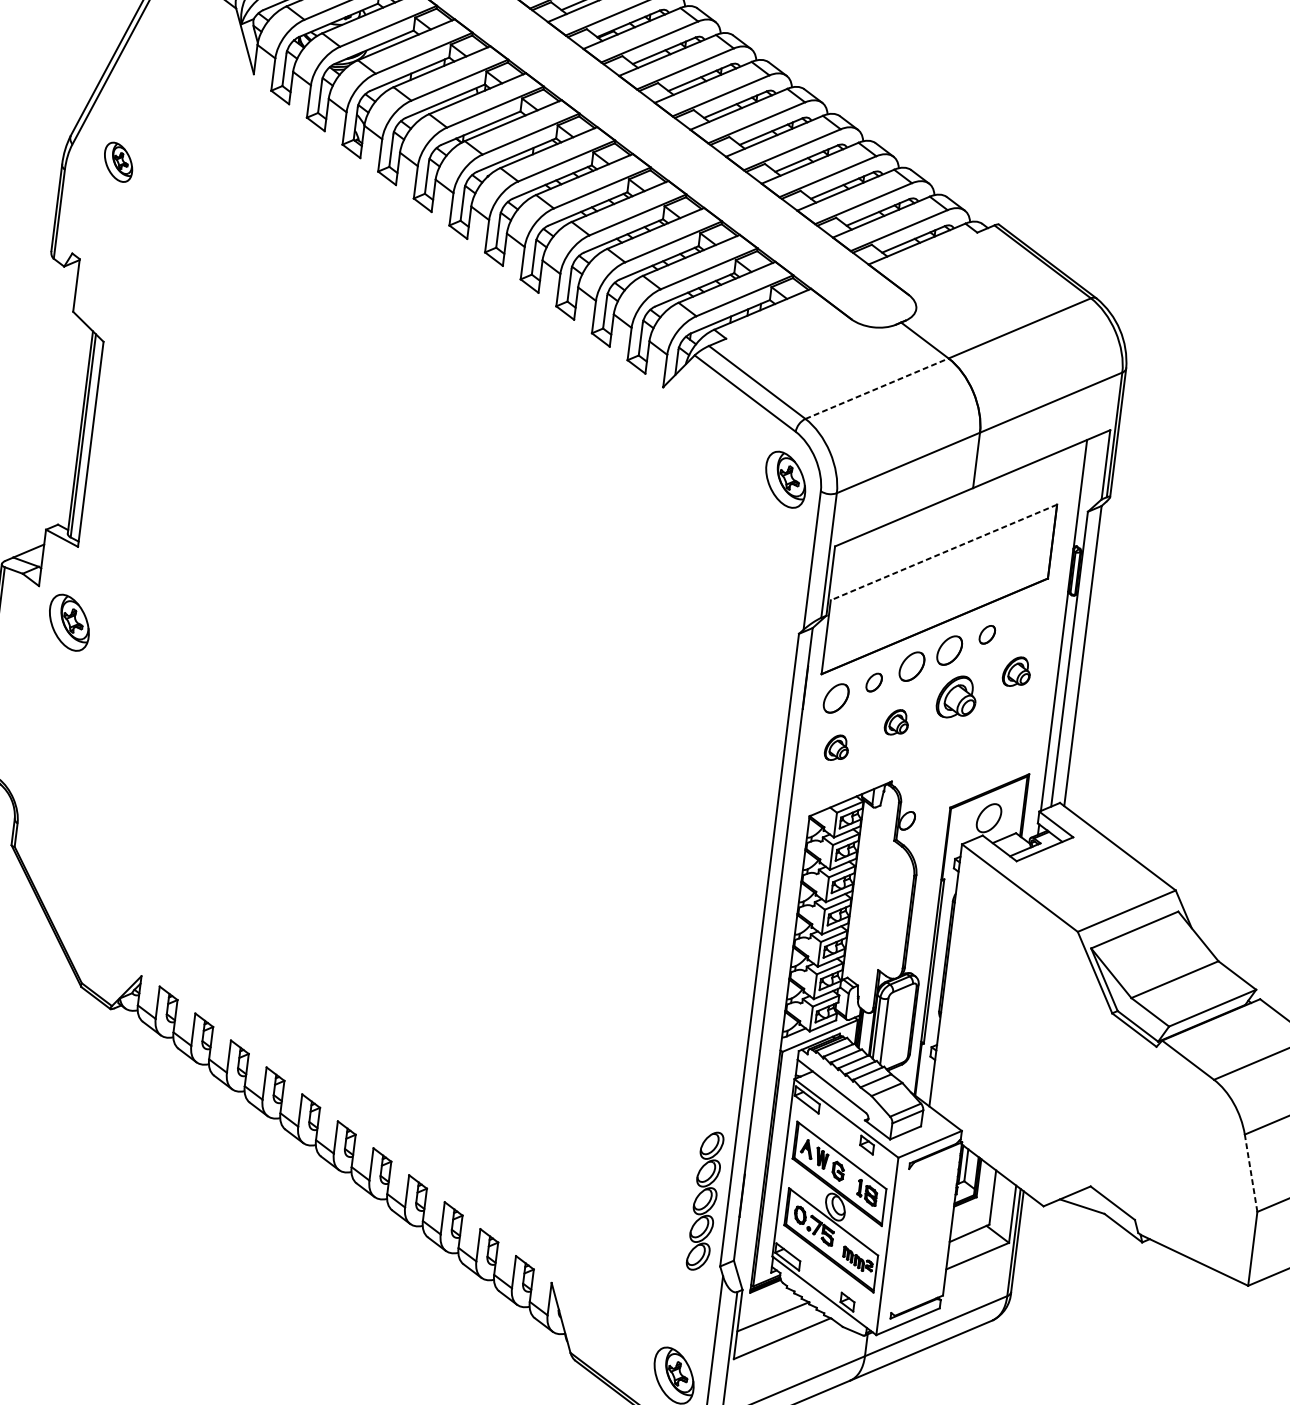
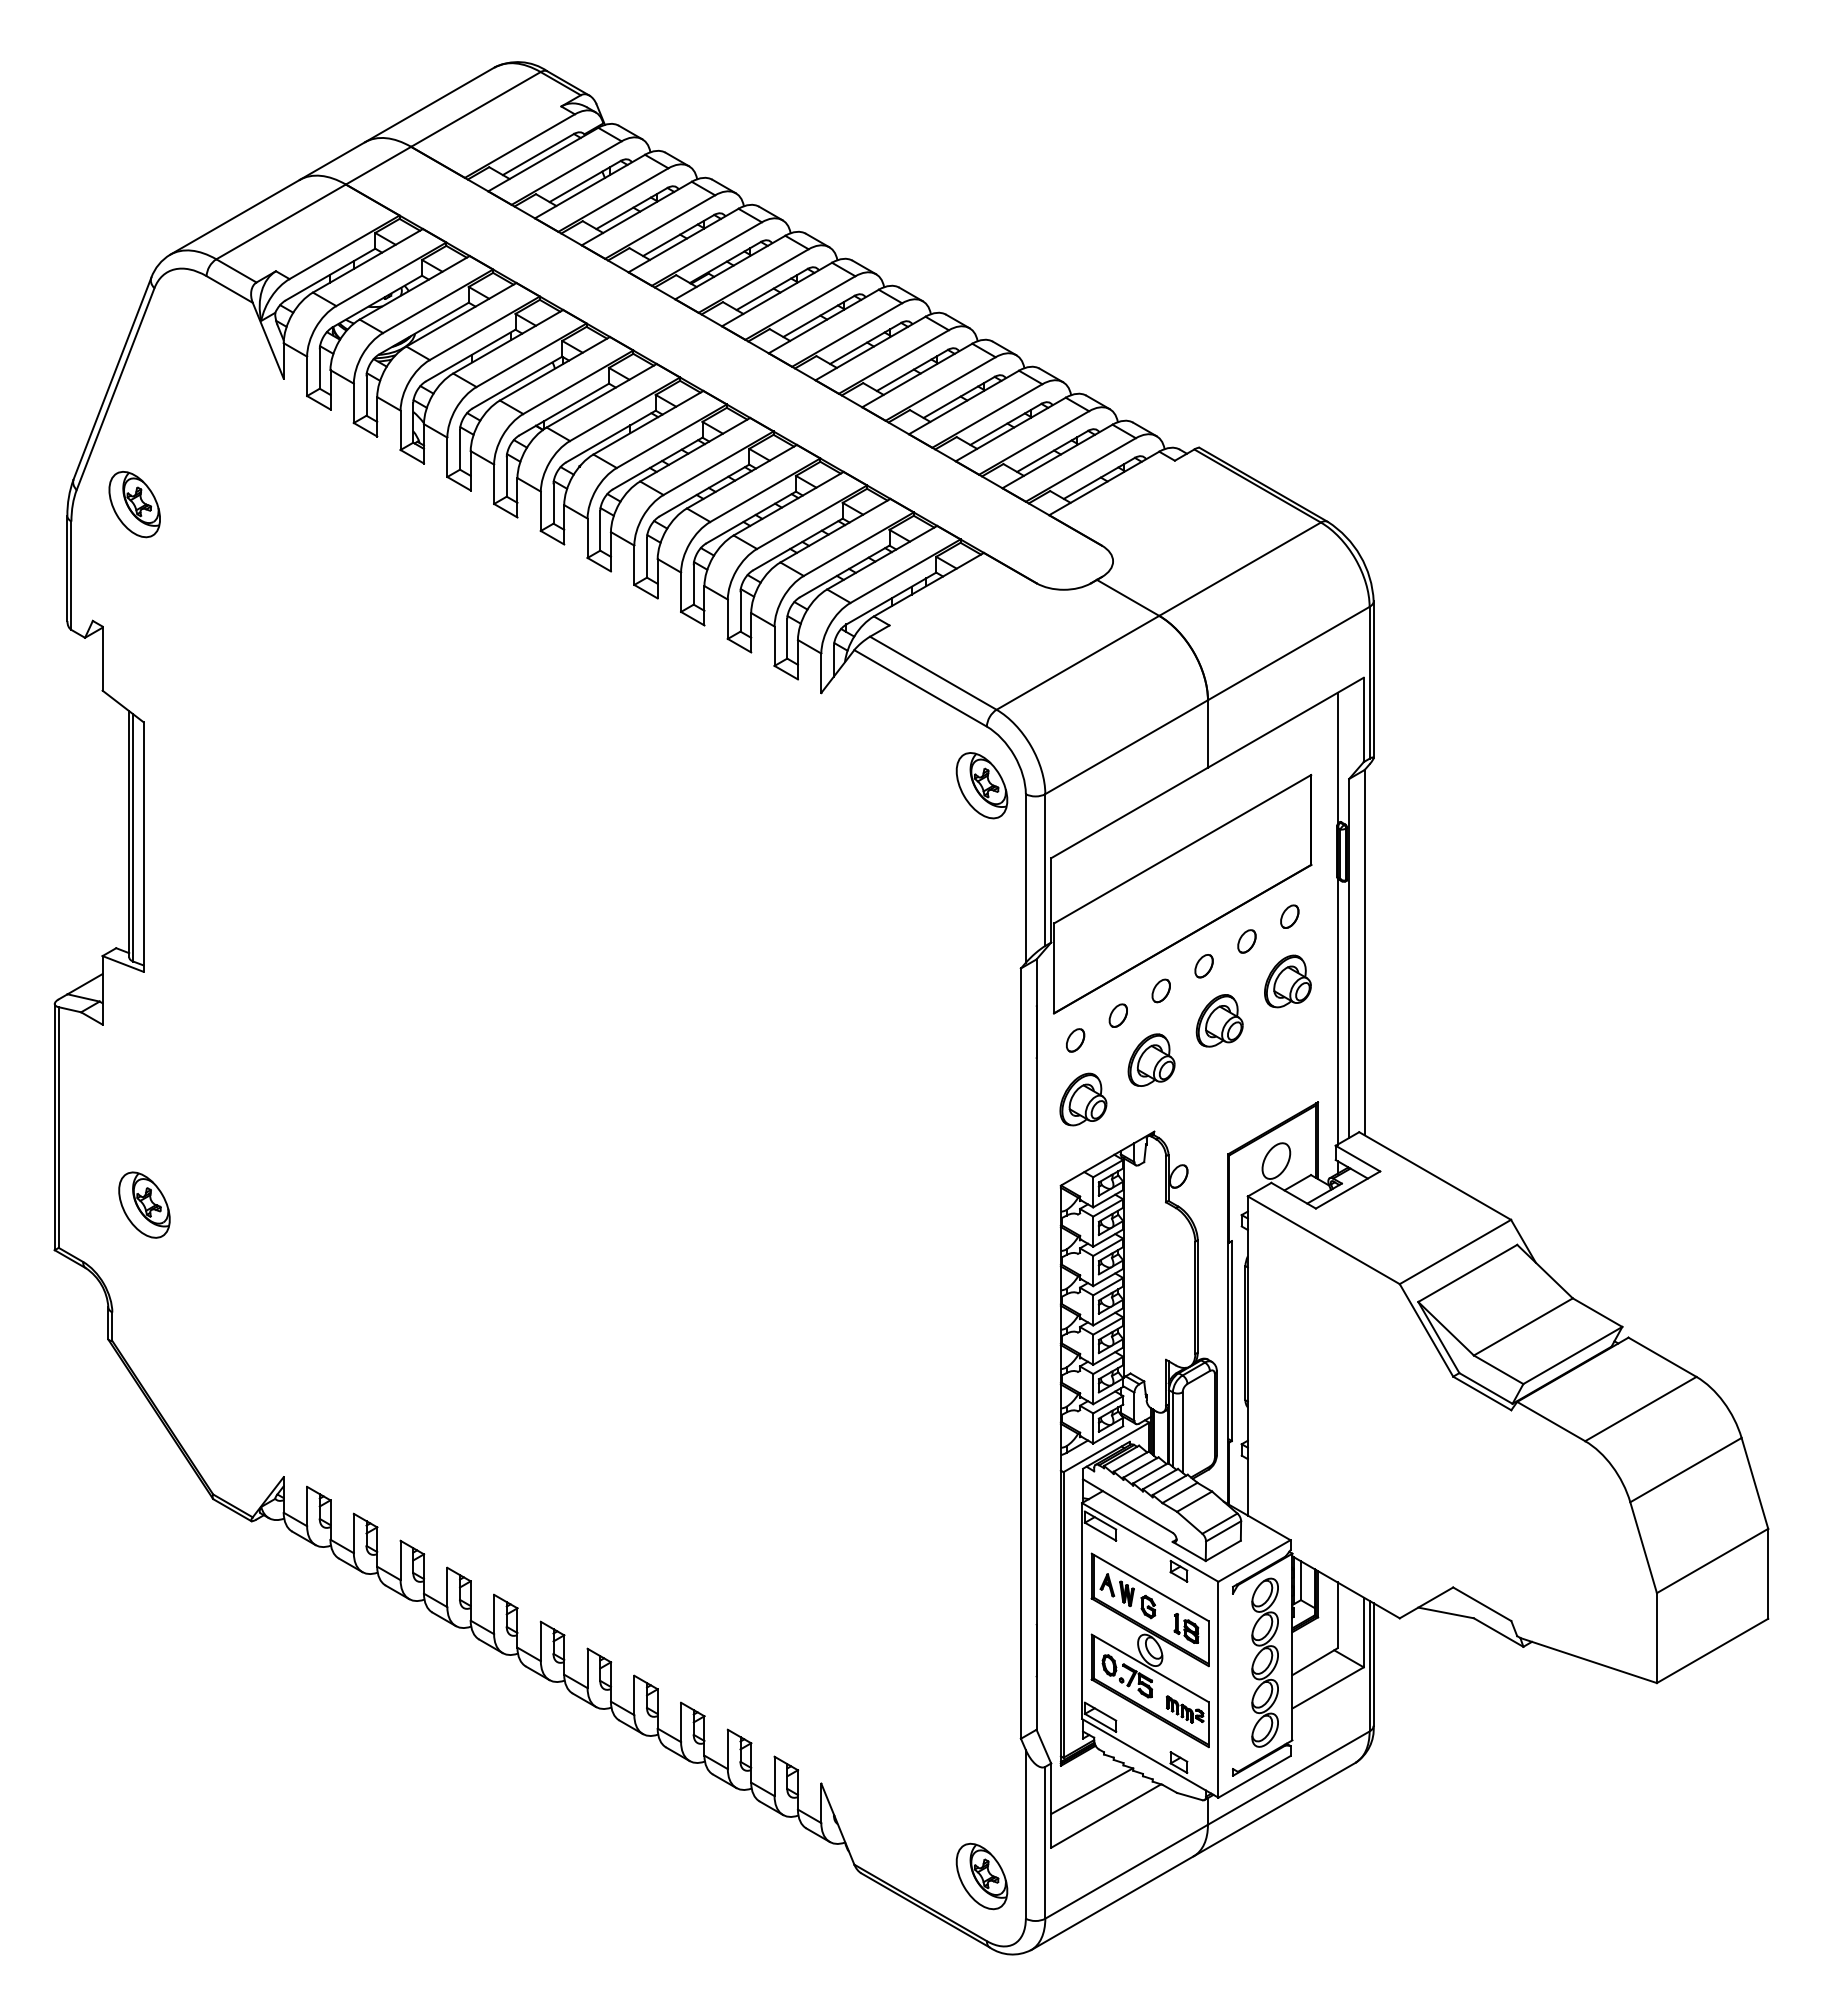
part: (118, 162) -> (134, 504), size x1.43
line: (876, 388) -> (1077, 662), dashed -> solid
line: (943, 552) -> (1182, 849), dashed -> solid
part: (1024, 618) -> (1289, 916), added
part: (69, 622) -> (144, 1204), moved
part: (949, 650) -> (1203, 966), size x0.62
part: (911, 666) -> (1160, 990), size x0.62
part: (1016, 671) -> (1287, 981), size x1.43
part: (836, 698) -> (1075, 1040), size x0.62
part: (896, 721) -> (1151, 1059), size x1.67
part: (836, 747) -> (1083, 1099), size x1.67
line: (1251, 1173) -> (1643, 1547), dashed -> solid
part: (704, 1200) -> (1264, 1662), moved

